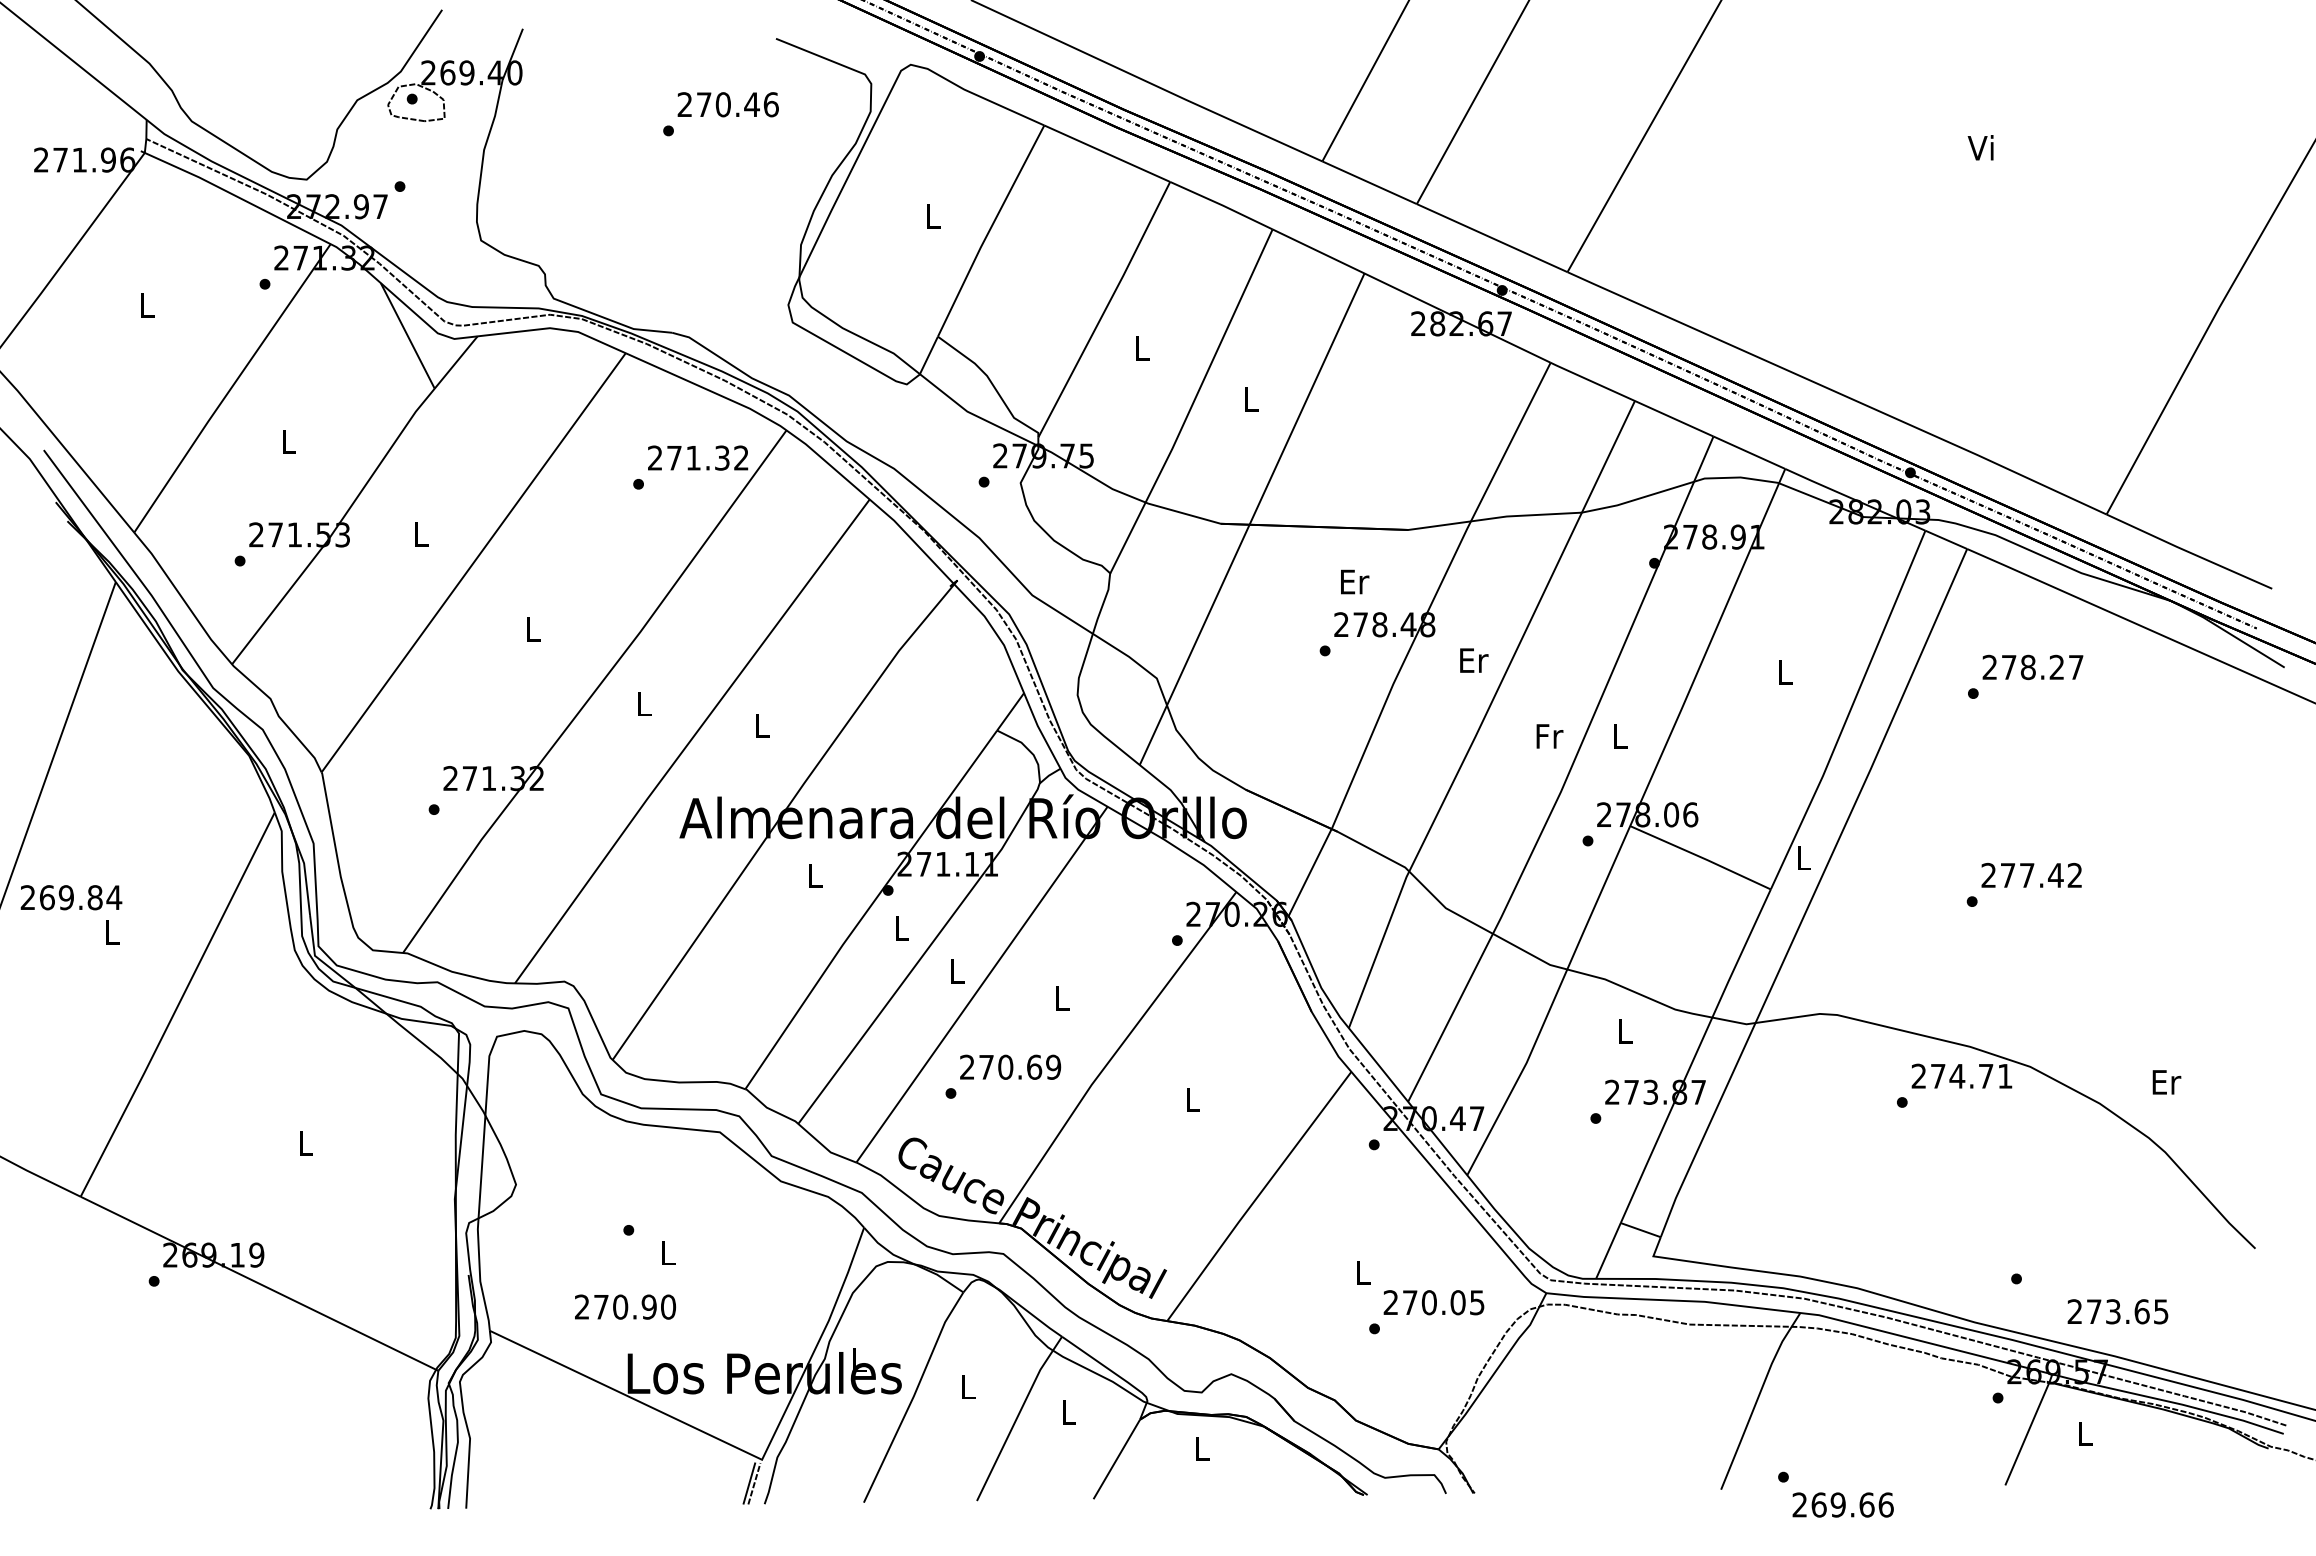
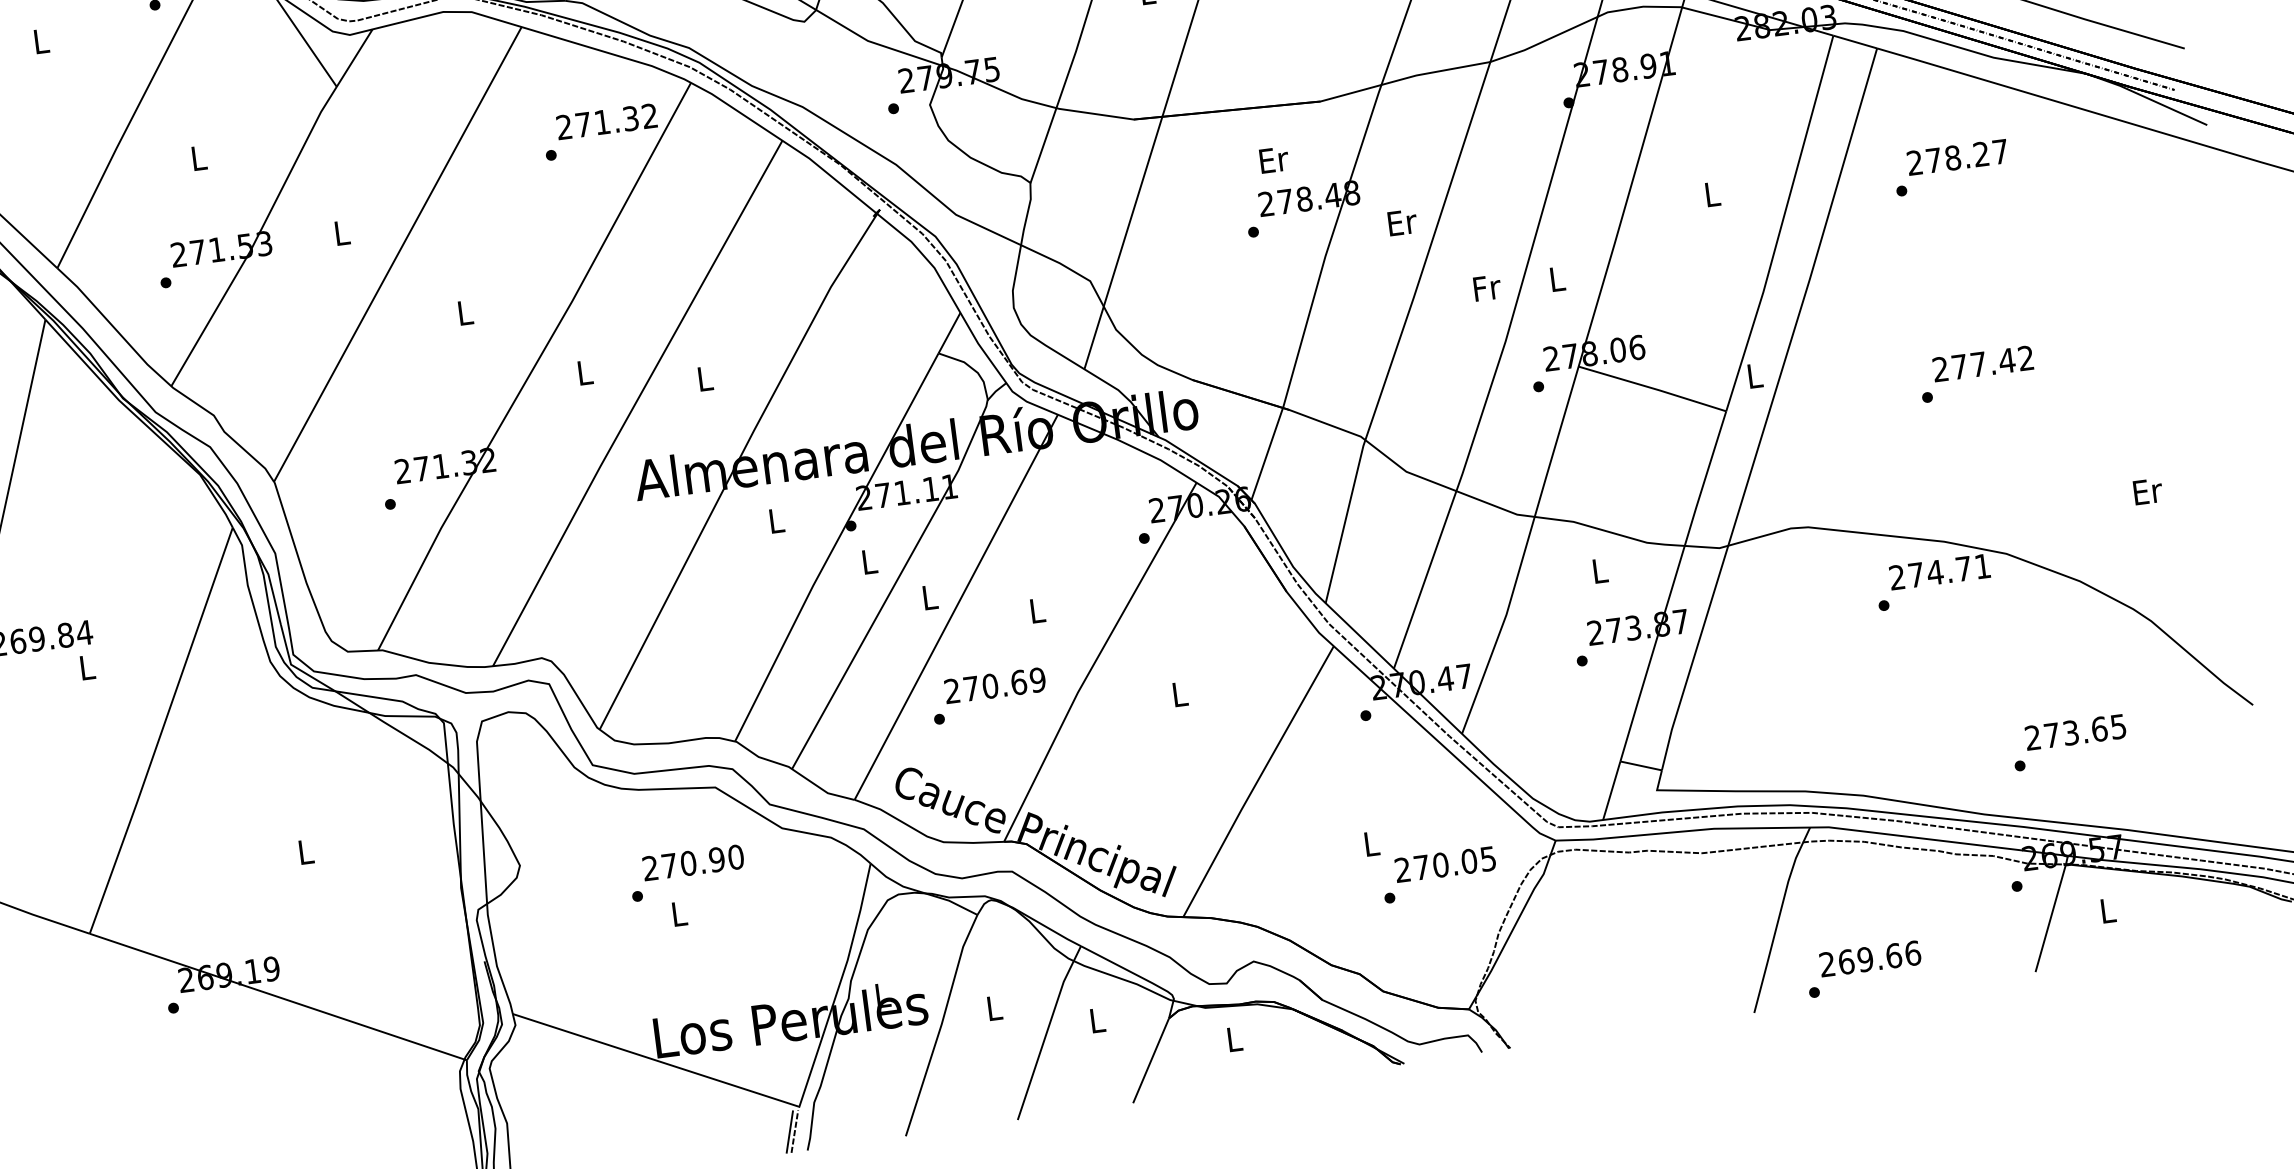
text: (2166, 1082) -> (2147, 491), moved
text: (625, 1306) -> (693, 862), moved
text: (2117, 1311) -> (2075, 732), moved
text: (1842, 1504) -> (1869, 958), moved

